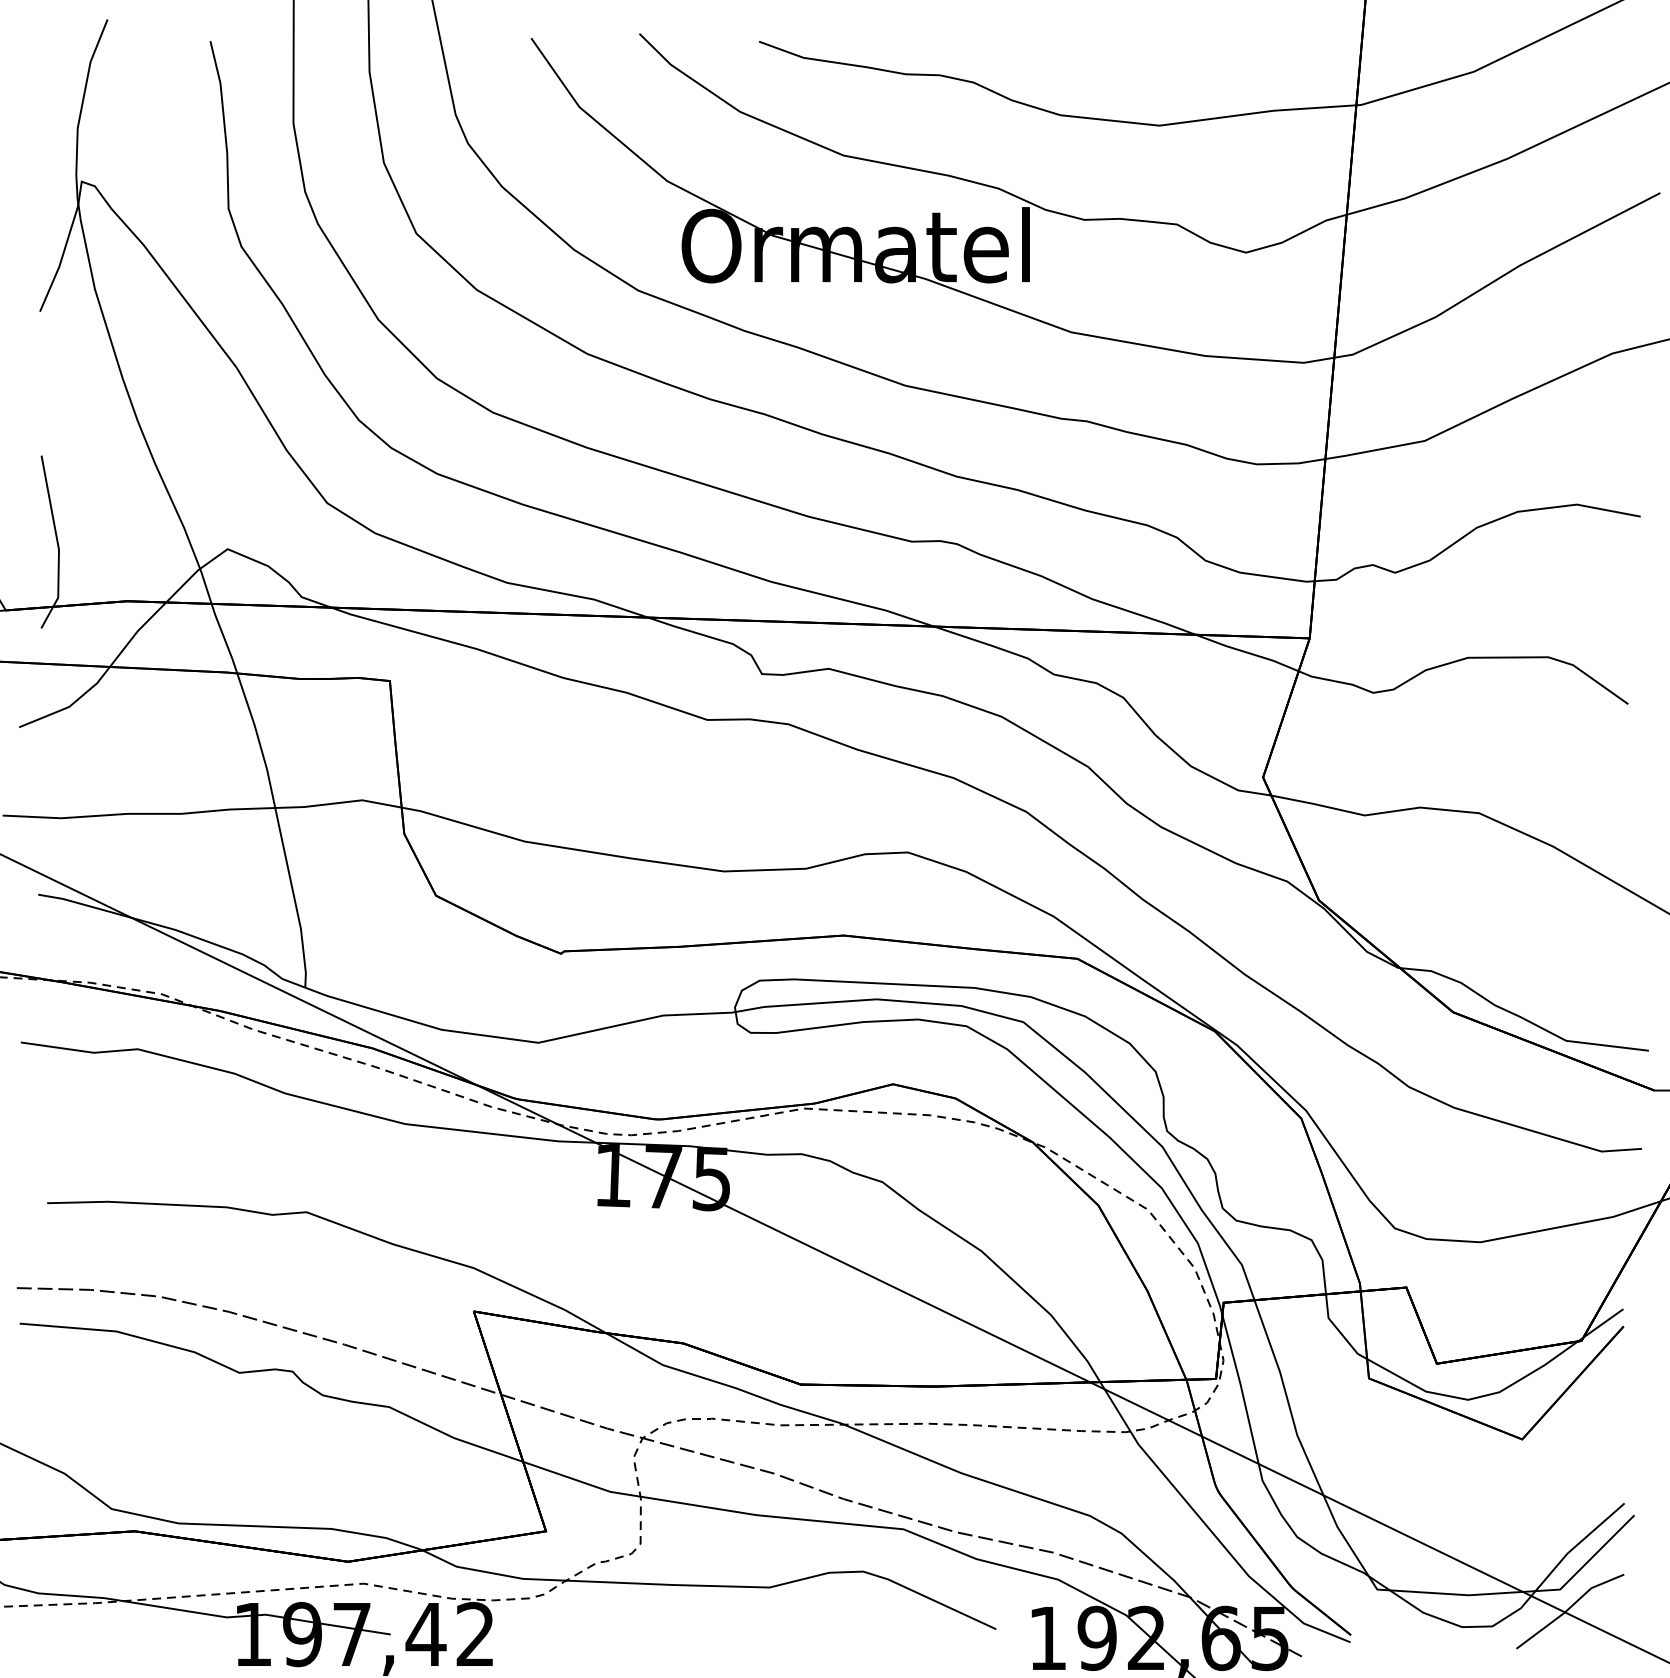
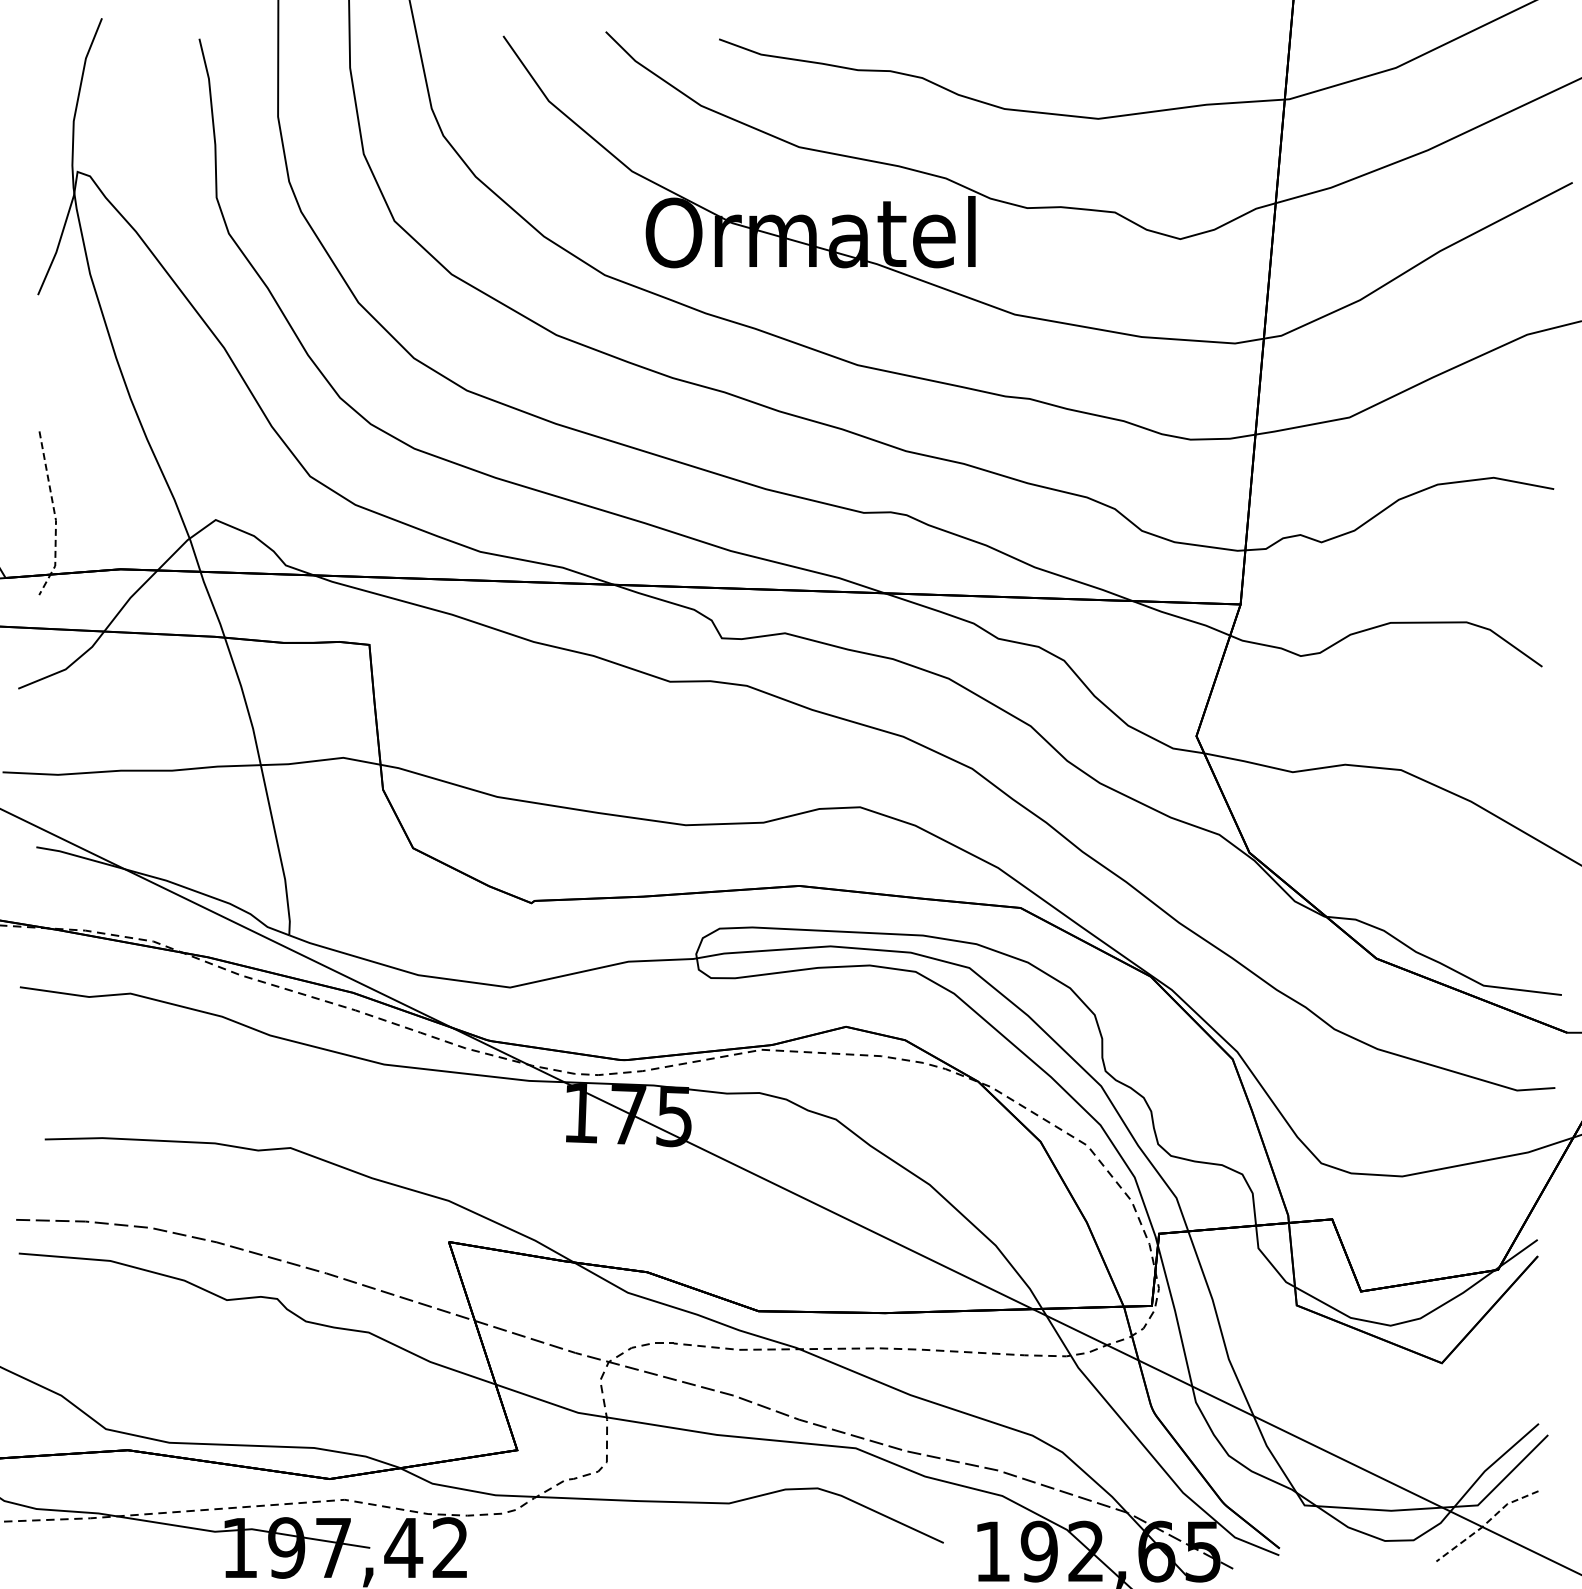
line: (58, 545) -> (55, 516), solid -> dashed
line: (1569, 1608) -> (1486, 1523), solid -> dashed

